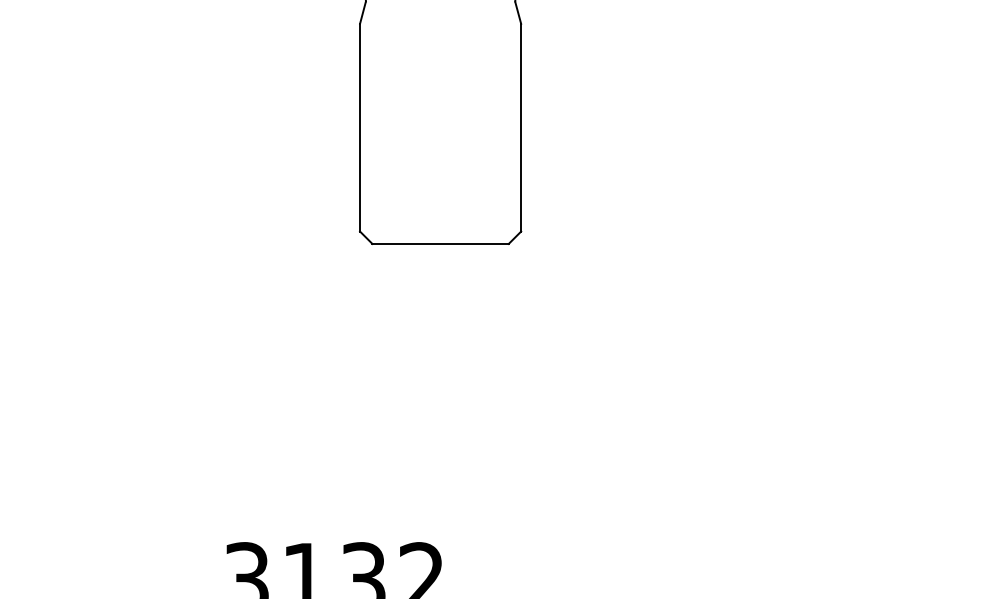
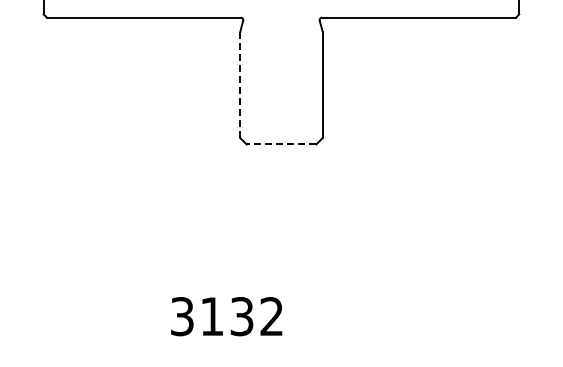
line: (360, 126) -> (240, 84), solid -> dashed
line: (440, 244) -> (281, 144), solid -> dashed

